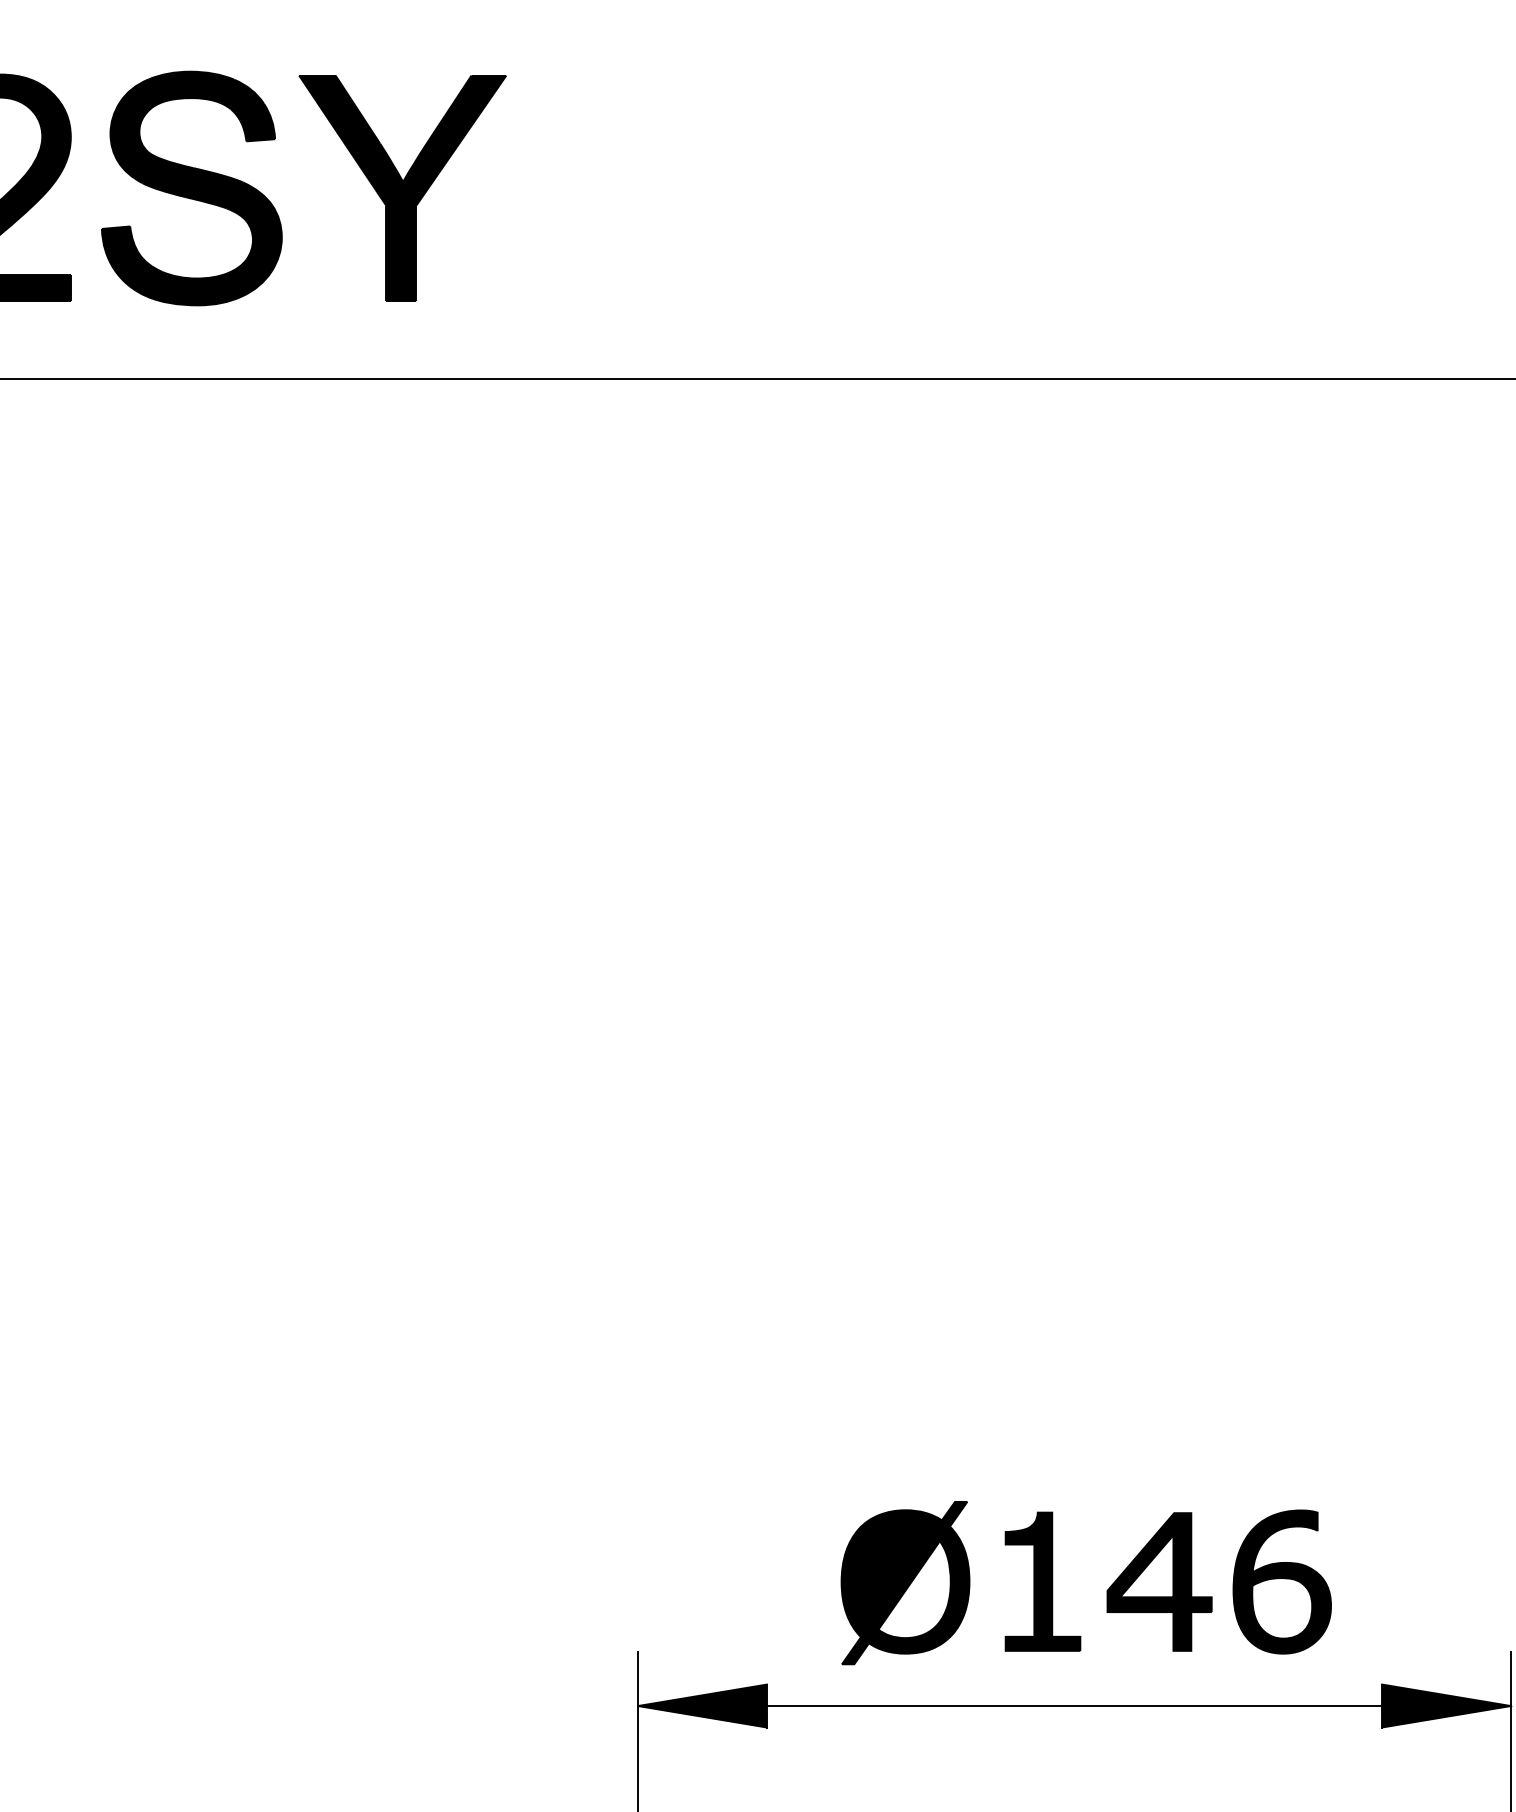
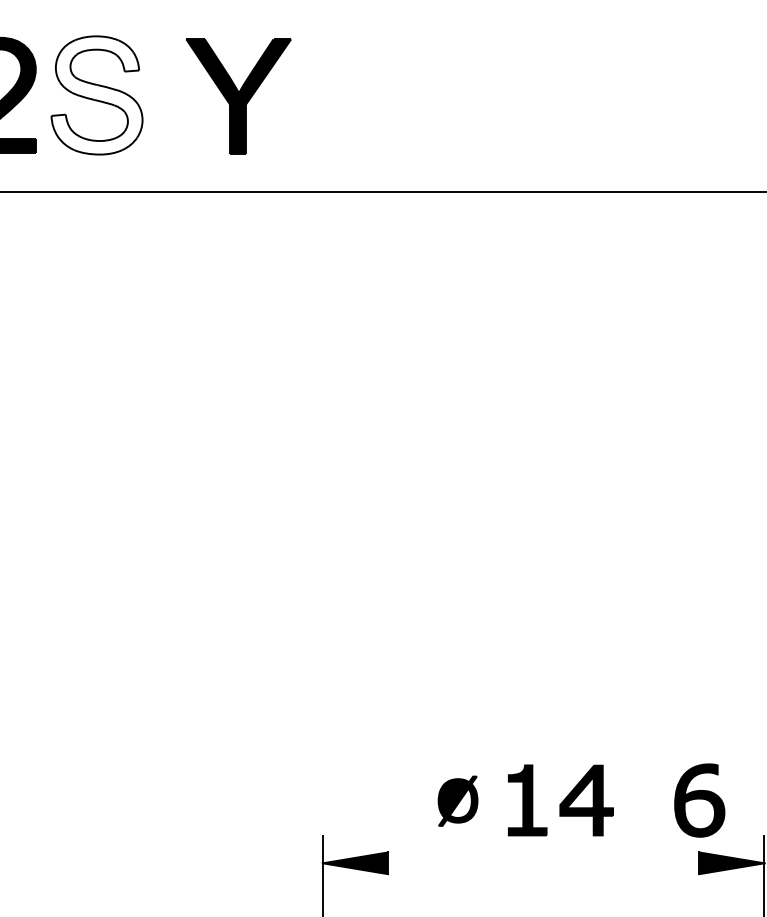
fill: (190, 188) -> (96, 95), removed
part: (402, 188) -> (238, 96), moved
part: (1281, 1581) -> (699, 800), moved
part: (904, 1583) -> (457, 801), size x0.6
line: (1074, 1706) -> (543, 863), removed

